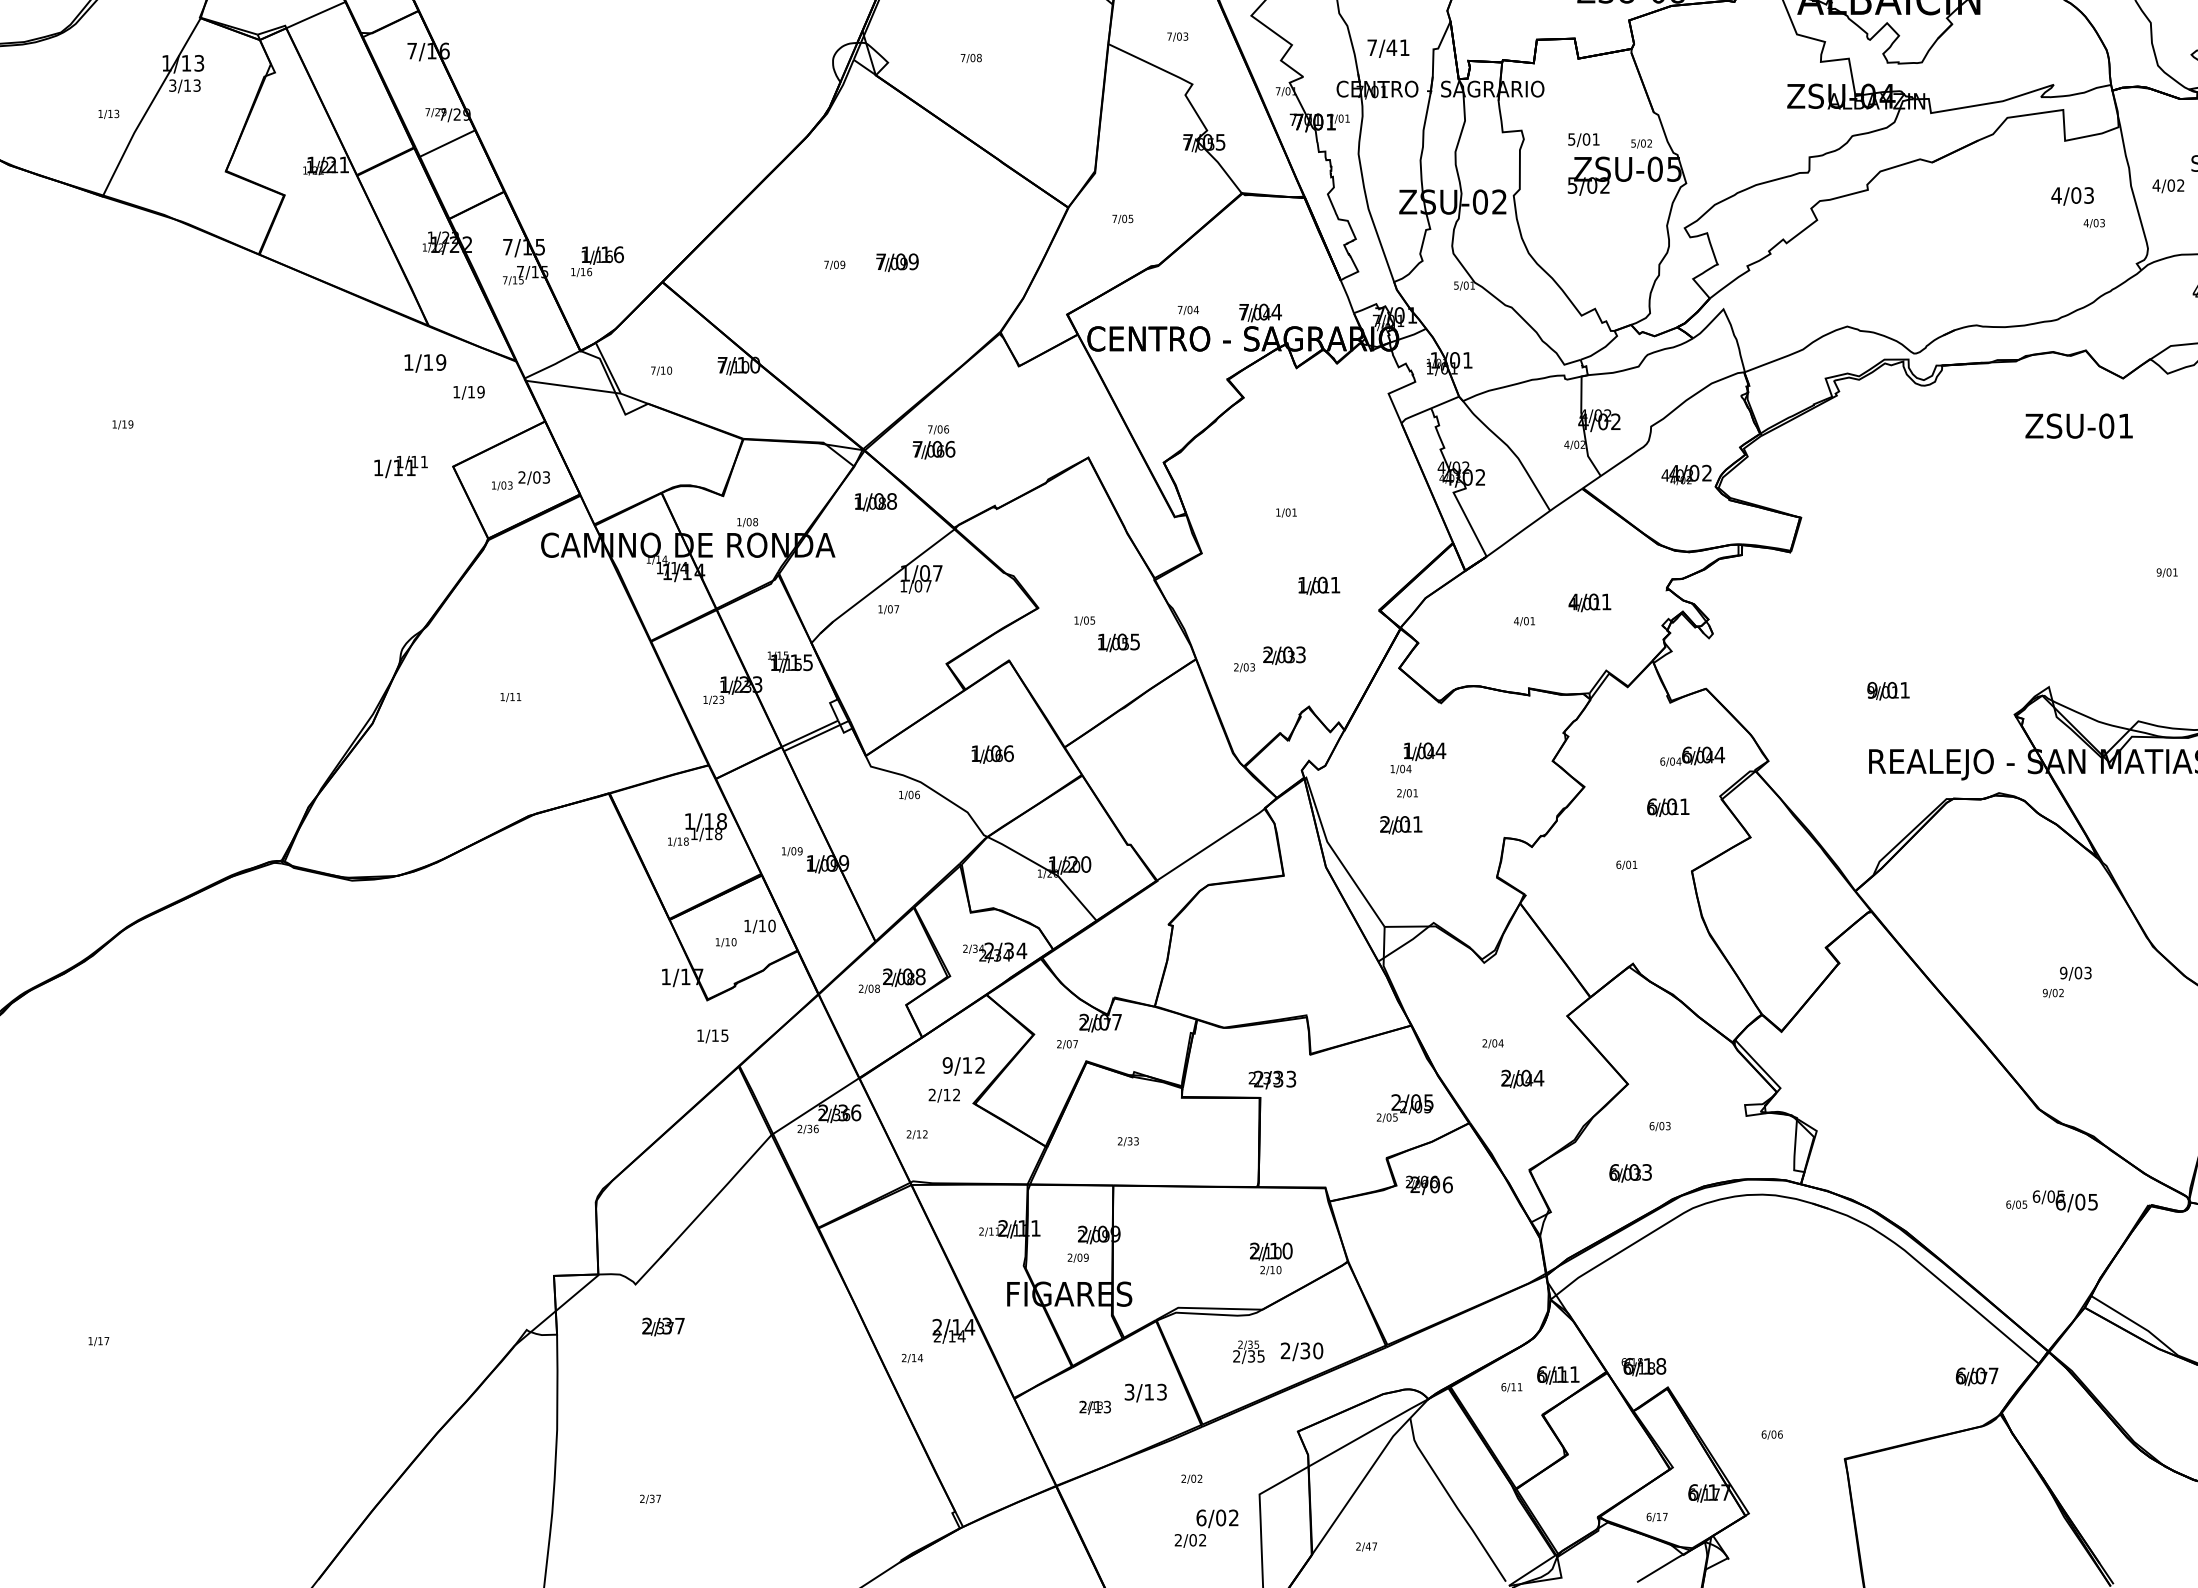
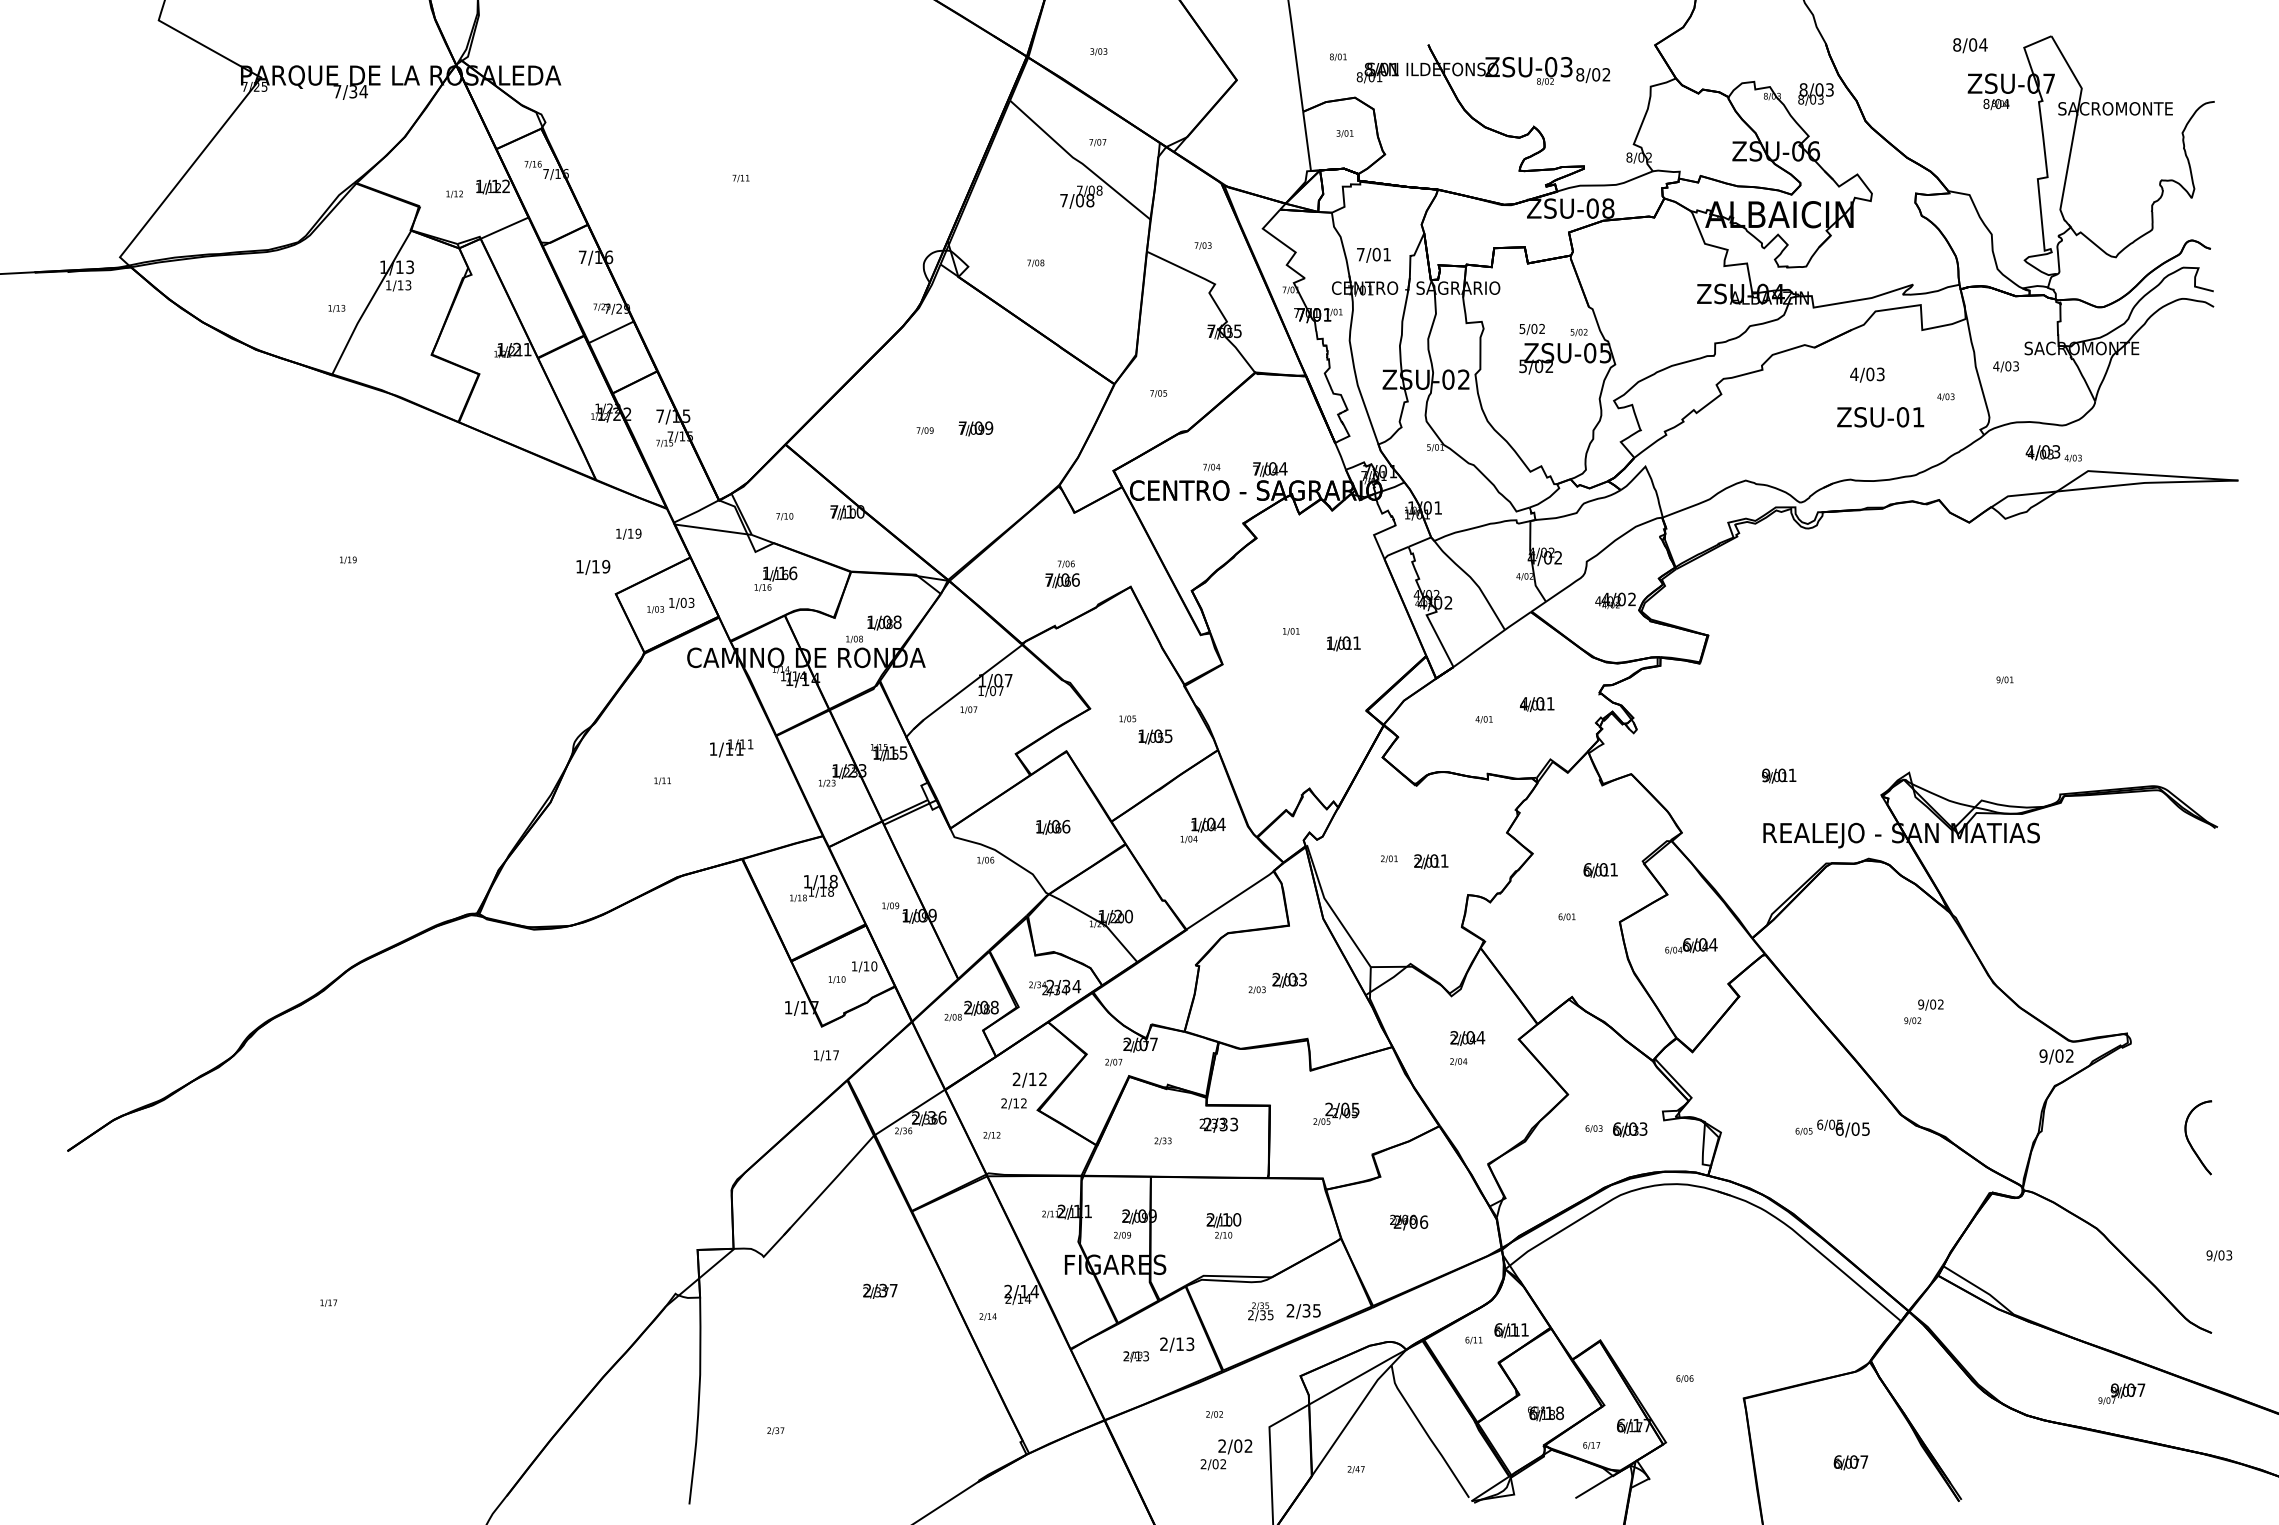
text: (1391, 47) -> (1376, 254), 7/41 -> 7/01
text: (172, 85) -> (388, 285), 3/13 -> 1/13
text: (1595, 138) -> (1541, 328), 5/01 -> 5/02
text: (2180, 185) -> (2015, 366), 4/02 -> 4/03
text: (2072, 195) -> (1867, 374), moved
text: (597, 261) -> (775, 578), moved
text: (425, 363) -> (593, 567), moved
text: (2078, 426) -> (1880, 417), moved
text: (933, 442) -> (1062, 574), moved
text: (400, 467) -> (731, 748), moved
text: (521, 476) -> (671, 602), 2/03 -> 1/03
text: (875, 501) -> (884, 622), moved
text: (1318, 585) -> (1343, 643), moved
text: (1269, 658) -> (1277, 982), moved
text: (1692, 757) -> (1691, 946), moved
text: (1417, 758) -> (1202, 830), moved
text: (1401, 824) -> (1431, 861), moved
text: (2087, 973) -> (1940, 1004), 9/03 -> 9/02
text: (724, 1035) -> (835, 1055), 1/15 -> 1/17
text: (947, 1065) -> (1016, 1079), 9/12 -> 2/12
text: (1271, 1079) -> (1218, 1124), moved
text: (1522, 1079) -> (1467, 1038), moved
text: (1405, 1107) -> (1336, 1113), moved
text: (1631, 1172) -> (1630, 1129), moved
text: (1429, 1185) -> (1409, 1222), moved
text: (2051, 1201) -> (1832, 1128), moved
text: (1270, 1259) -> (1223, 1226), moved
text: (663, 1325) -> (880, 1290), moved
text: (1318, 1350) -> (1317, 1310), 2/30 -> 2/35
text: (1643, 1366) -> (1545, 1413), moved
text: (1976, 1376) -> (1850, 1462), moved
text: (1128, 1392) -> (1163, 1344), 3/13 -> 2/13
text: (1201, 1517) -> (1222, 1445), 6/02 -> 2/02

